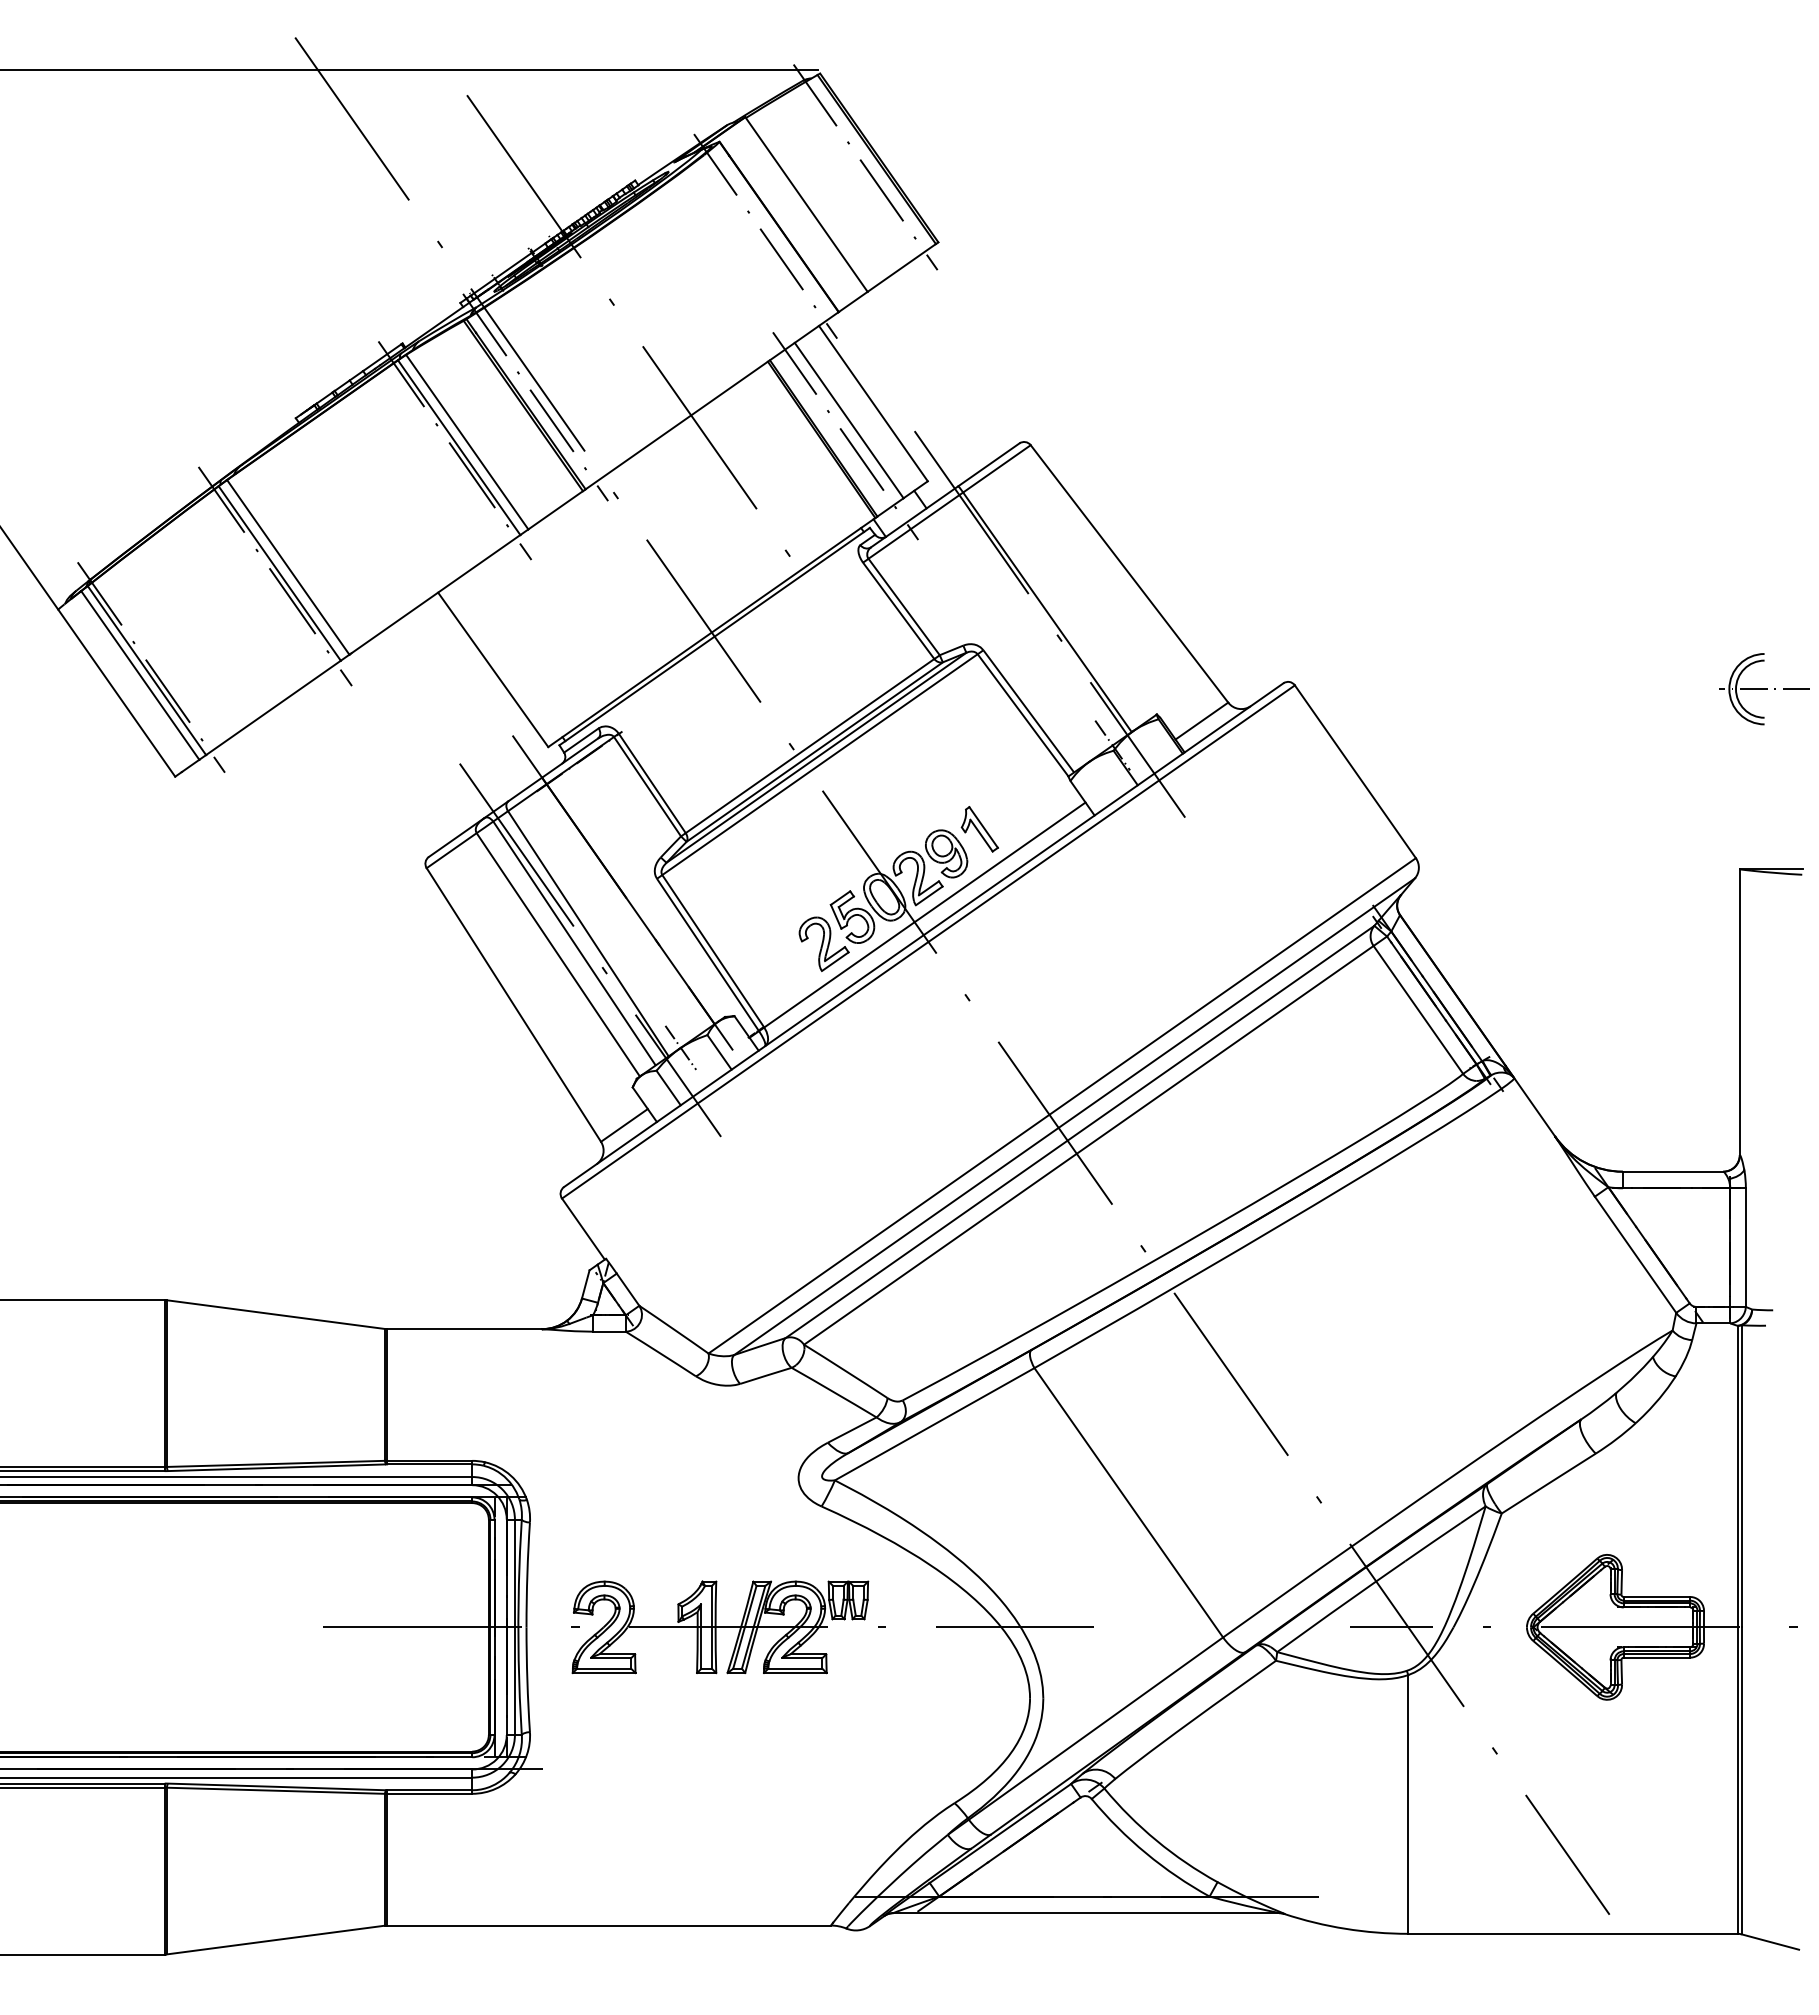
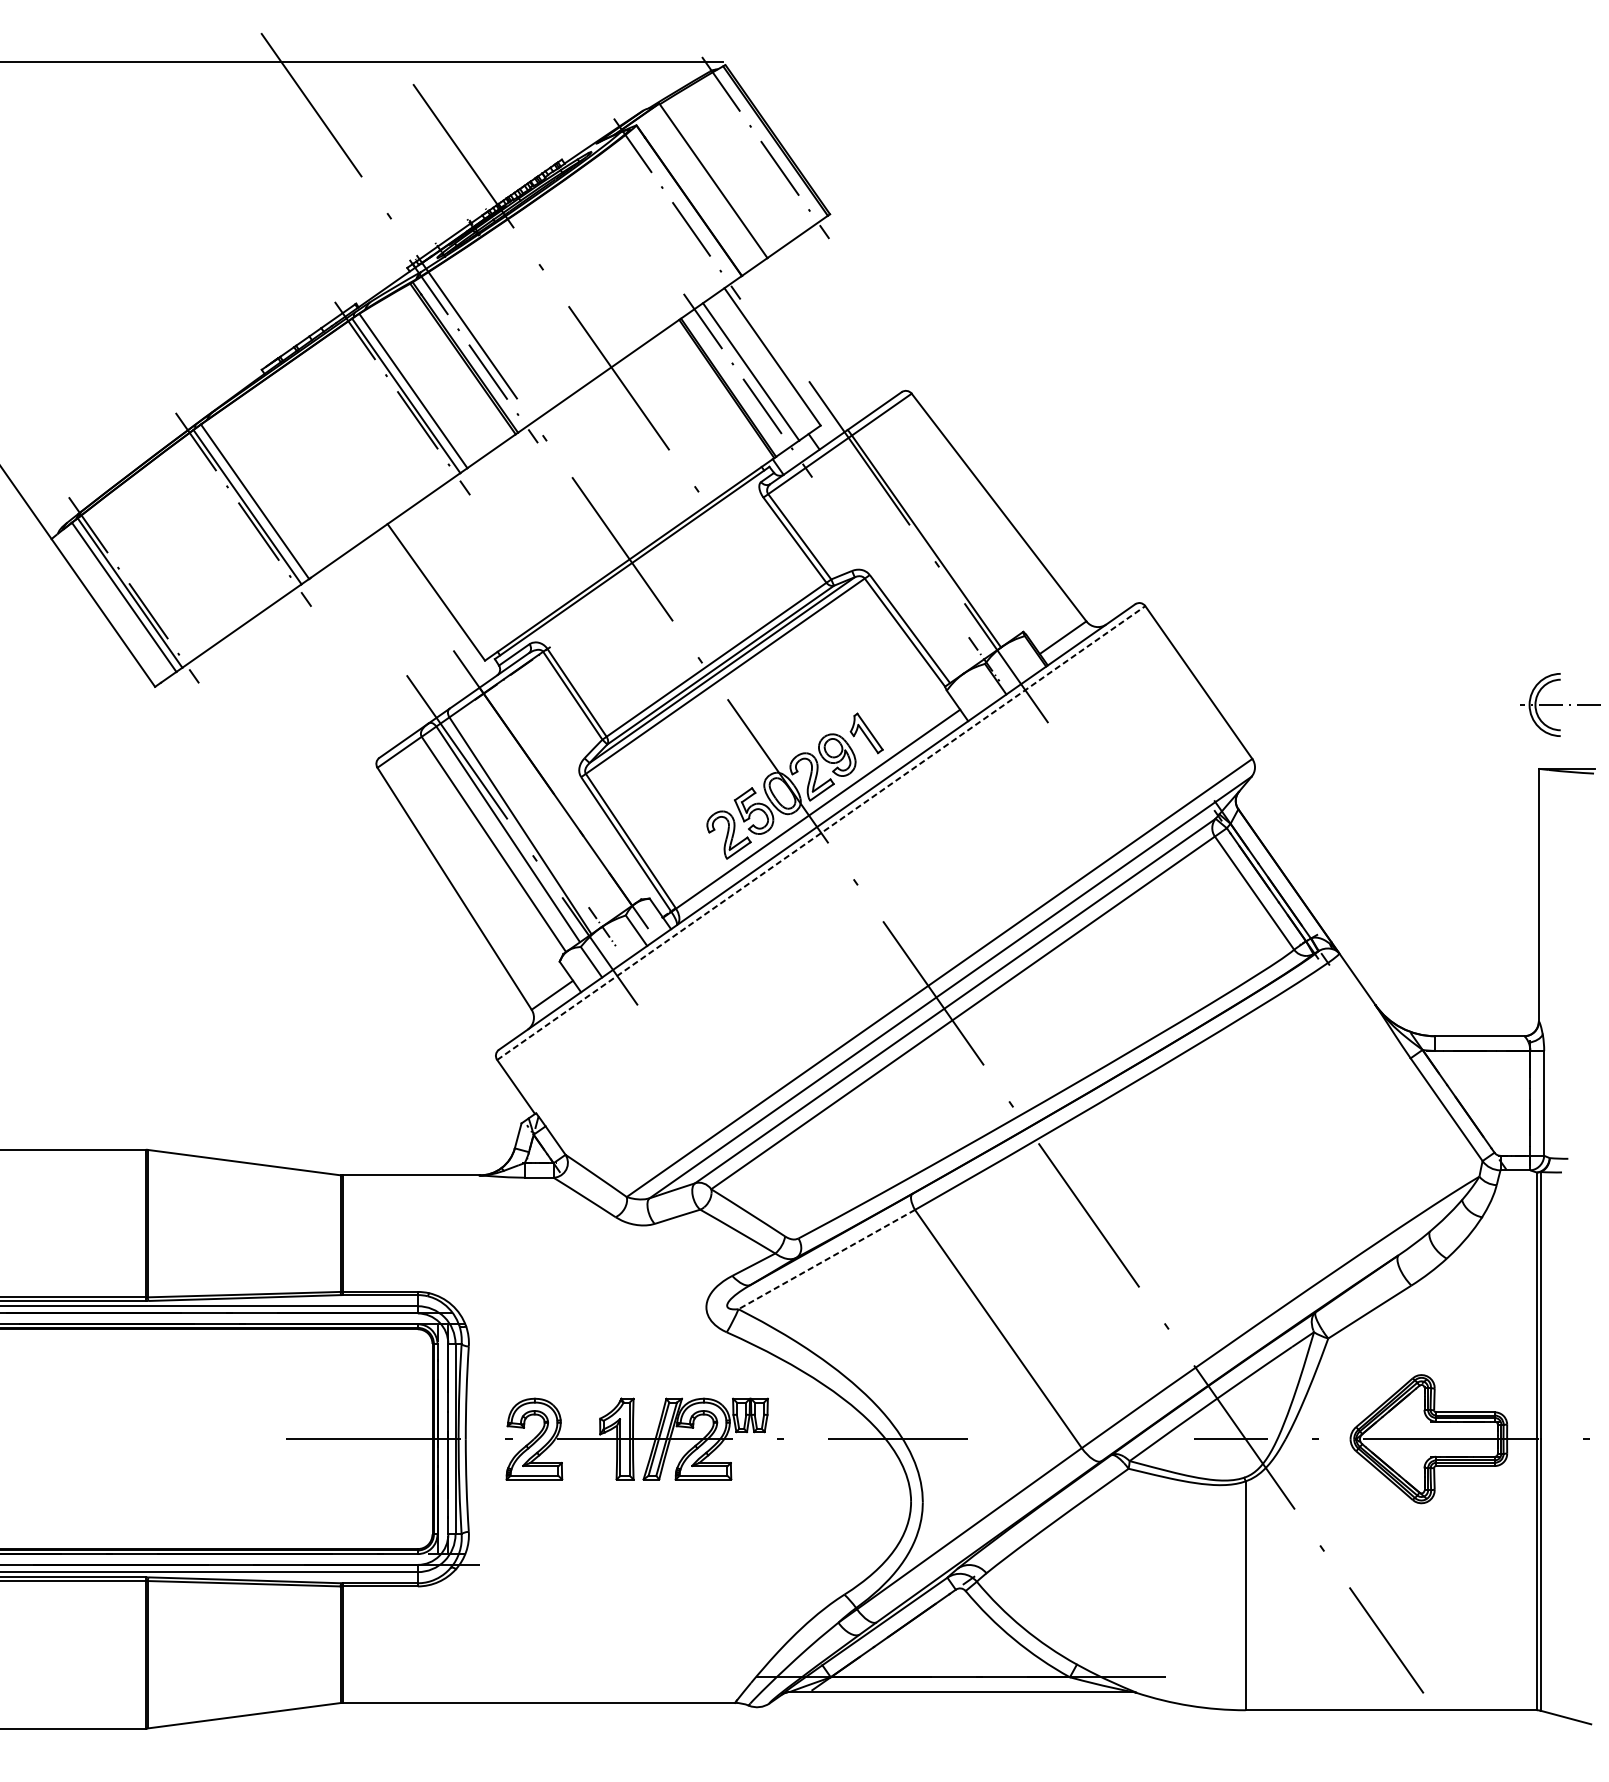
part: (1764, 689) -> (1560, 705), moved
line: (928, 941) -> (821, 832), solid -> dashed
line: (934, 1424) -> (826, 1259), solid -> dashed

